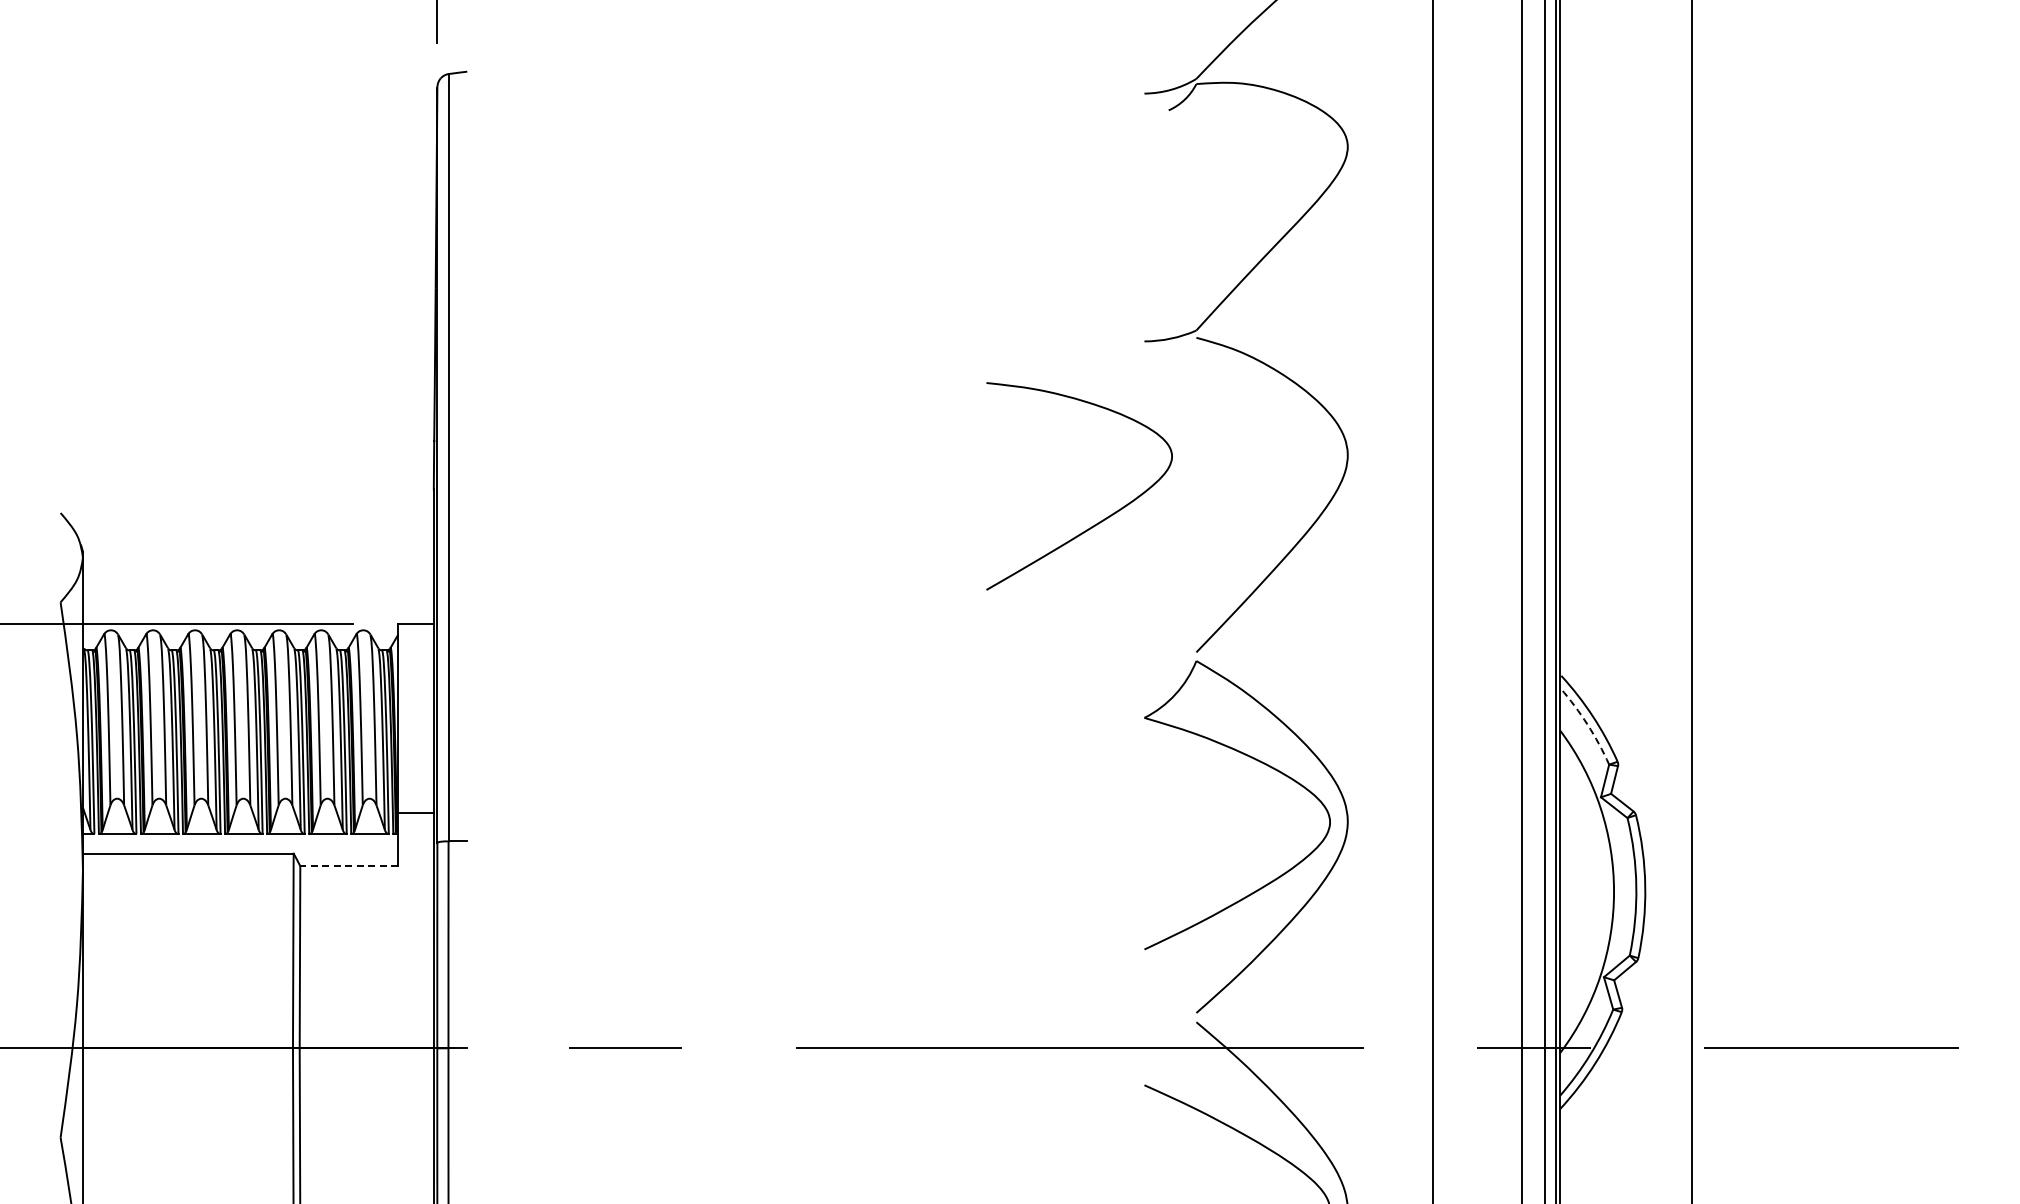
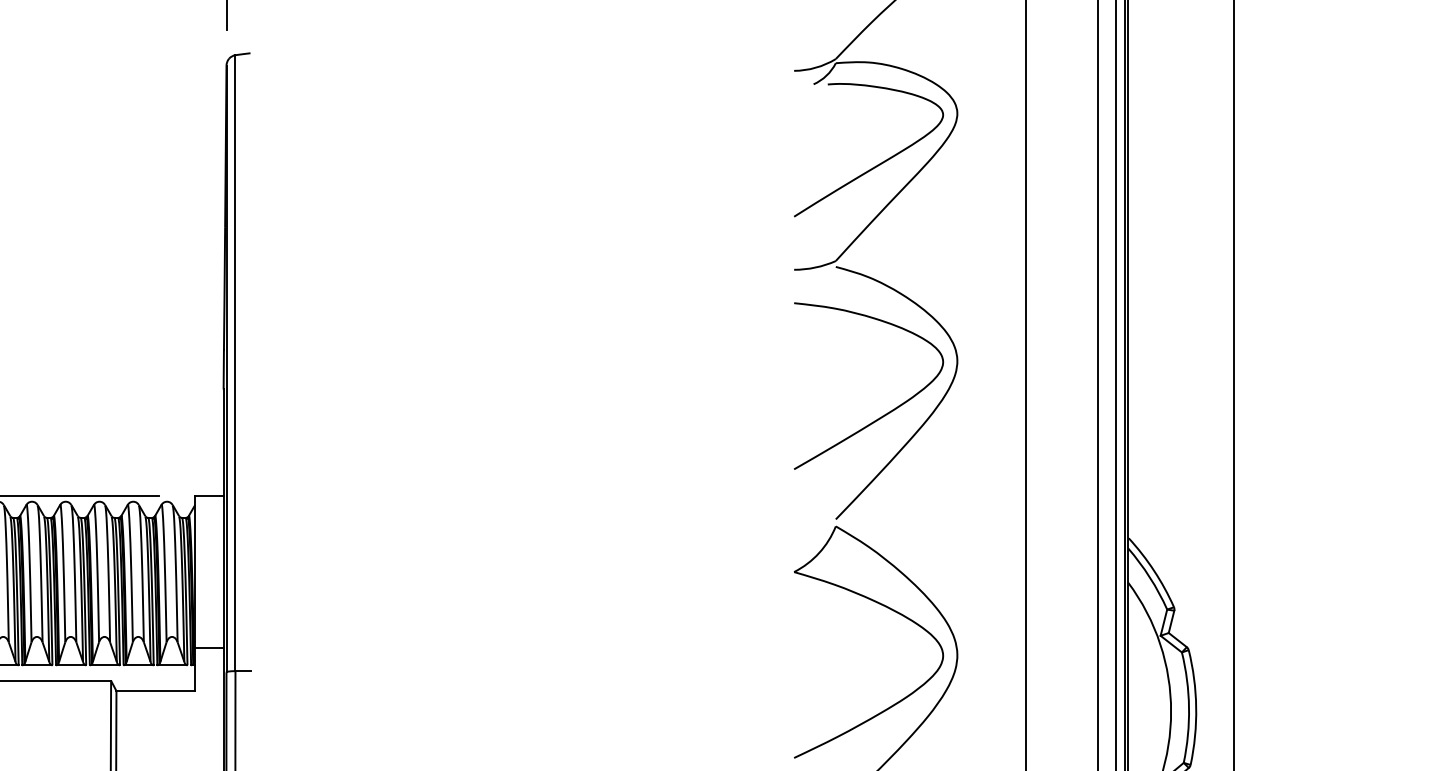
curve: (1246, 211) -> (876, 165), added
curve: (1102, 519) -> (887, 412), moved
arc: (1587, 724) -> (1149, 577), dashed -> solid
line: (349, 866) -> (155, 691), dashed -> solid

